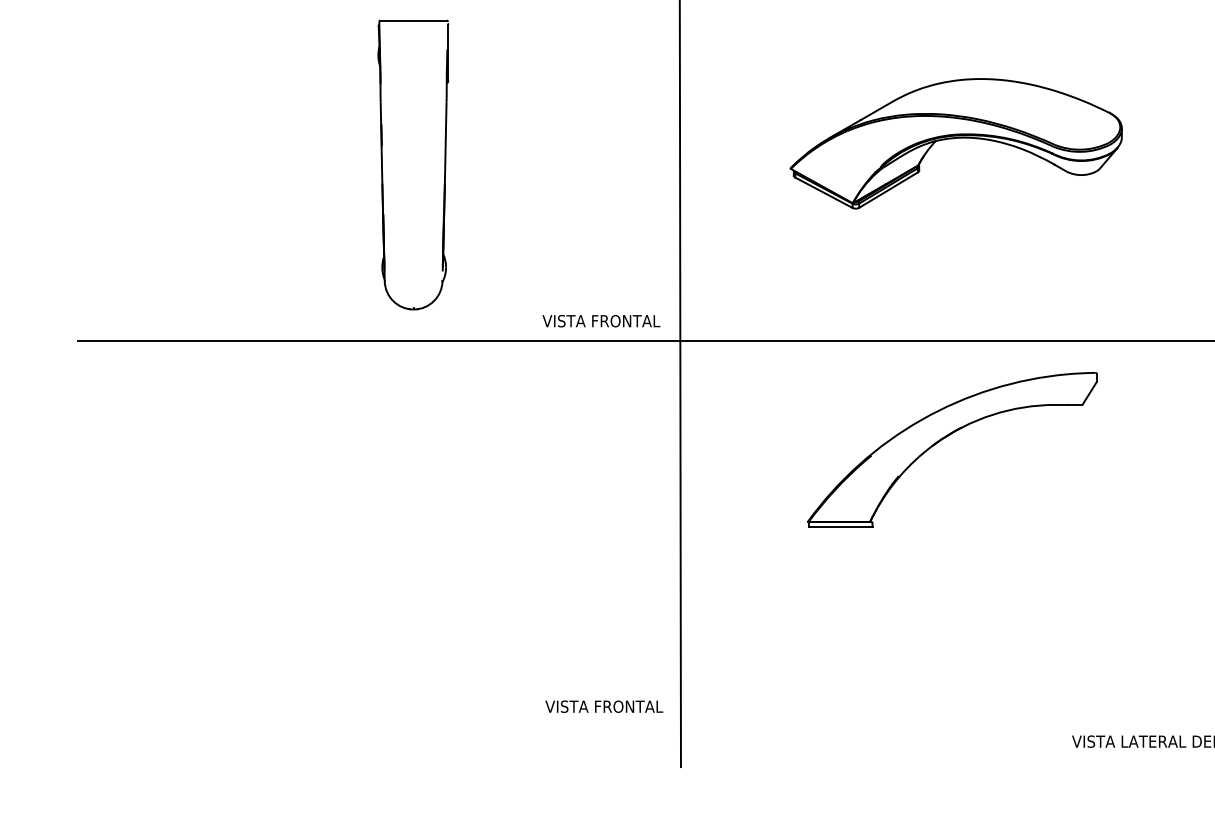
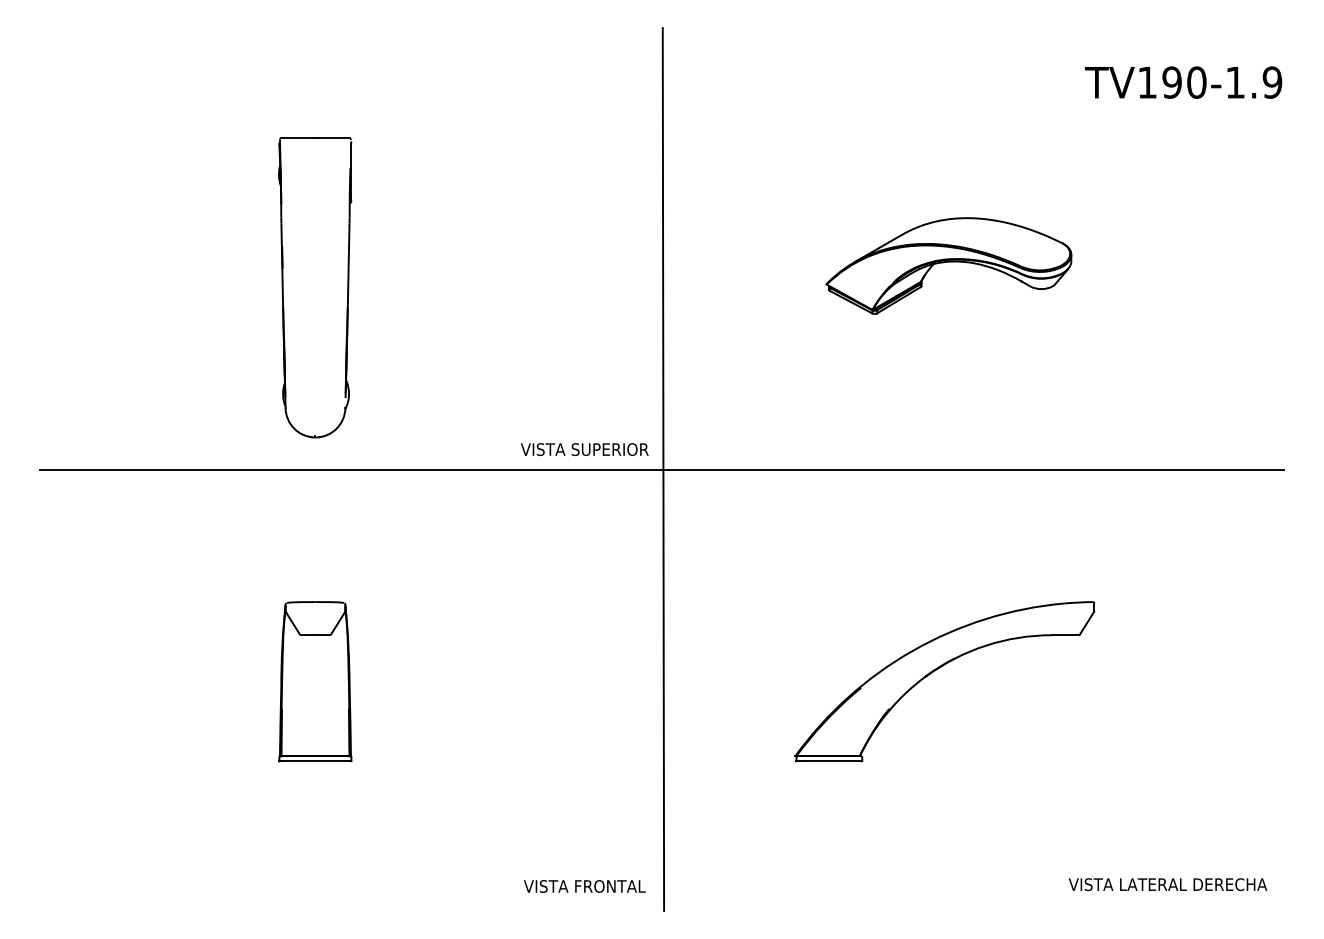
part: (955, 143) -> (948, 265), size x0.71
part: (382, 164) -> (283, 287), moved
text: (628, 321) -> (609, 449), VISTA FRONTAL -> VISTA SUPERIOR
part: (946, 438) -> (938, 669), moved
part: (344, 545) -> (315, 681), added
text: (604, 706) -> (584, 886), moved

